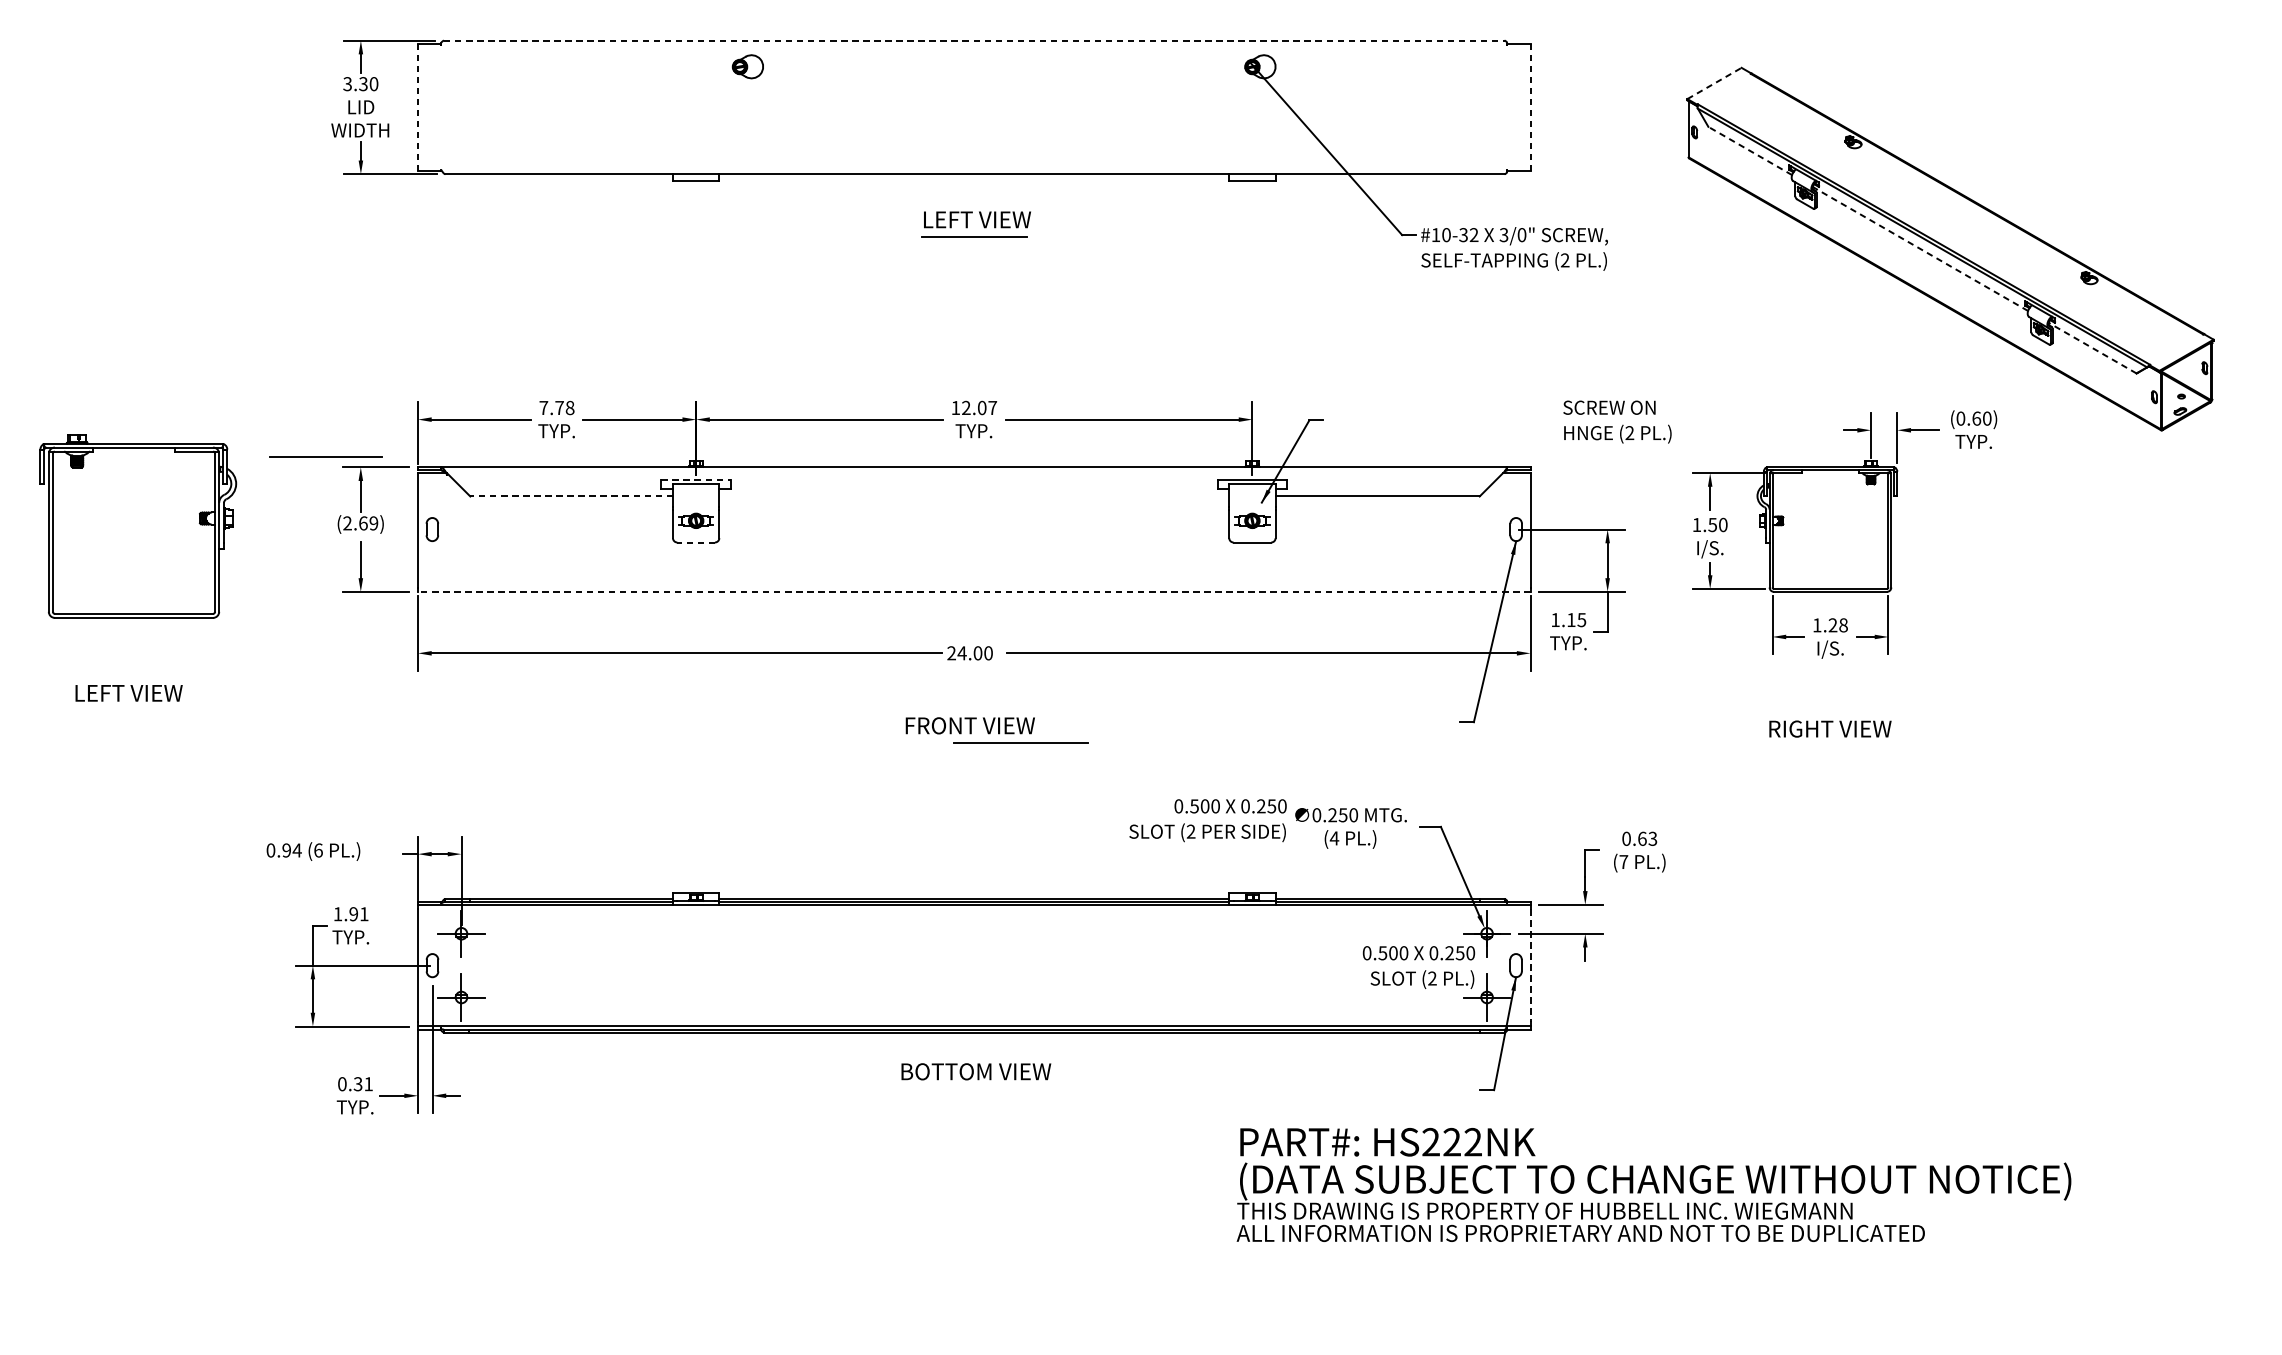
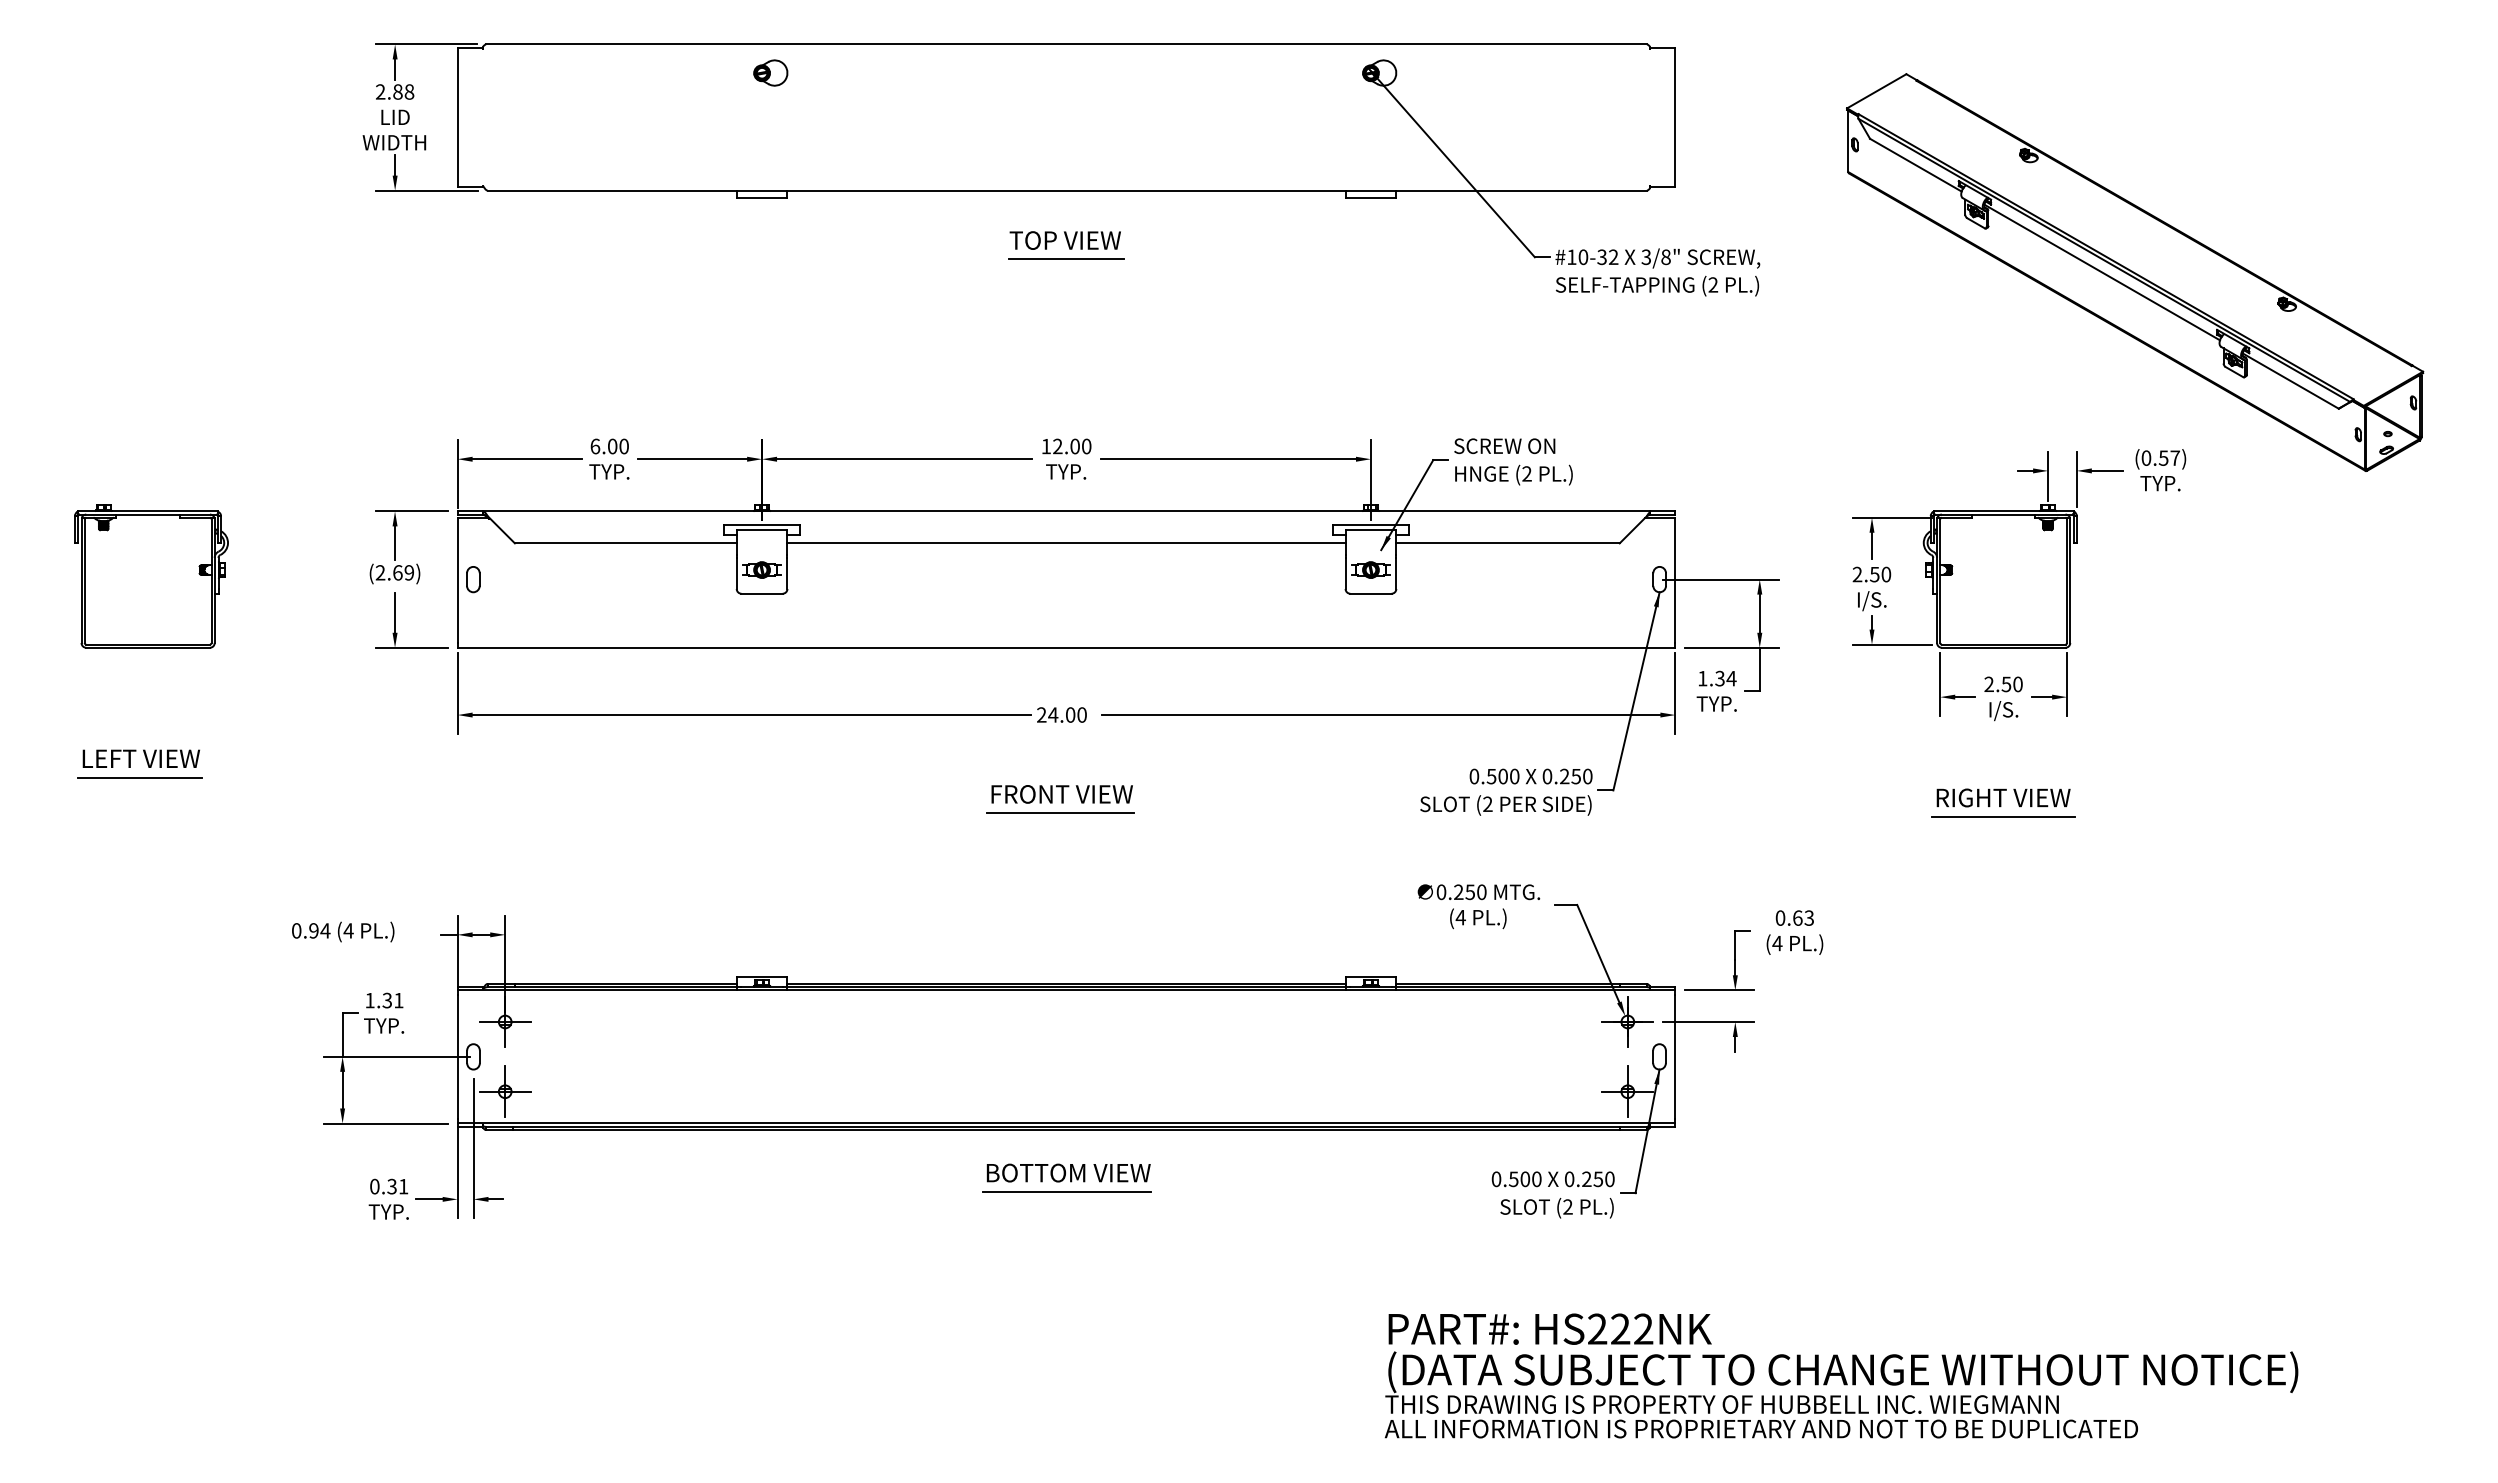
line: (975, 40) -> (1067, 44), dashed -> solid
part: (747, 66) -> (770, 72), moved
text: (360, 83) -> (394, 91), 3.30 -> 2.88
line: (1715, 83) -> (1877, 91), dashed -> solid
line: (417, 107) -> (457, 117), dashed -> solid
line: (1530, 107) -> (1675, 117), dashed -> solid
line: (1749, 151) -> (1915, 165), dashed -> solid
text: (976, 219) -> (1068, 240), LEFT VIEW -> TOP VIEW
text: (1521, 235) -> (1665, 257), 3/0" -> 3/8"
line: (1920, 249) -> (2102, 272), dashed -> solid
line: (2092, 347) -> (2290, 380), dashed -> solid
text: (556, 407) -> (609, 446), 7.78 -> 6.00
text: (992, 407) -> (1086, 446), 12.07 -> 12.00
text: (1981, 418) -> (2168, 457), (0.60) -> (0.57)
text: (1617, 421) -> (1513, 461), moved
line: (325, 456) -> (139, 777), moved
line: (696, 480) -> (762, 525), dashed -> solid
line: (571, 496) -> (625, 543), dashed -> solid
line: (974, 496) -> (1066, 543), added
text: (1696, 524) -> (1857, 574), 1.50 -> 2.50
part: (138, 526) -> (151, 576), size x0.71
line: (696, 542) -> (762, 593), dashed -> solid
line: (974, 591) -> (1066, 647), dashed -> solid
text: (1576, 619) -> (1725, 678), 1.15 -> 1.34
text: (1830, 625) -> (2003, 684), 1.28 -> 2.50
line: (1020, 742) -> (1060, 812), moved
line: (1830, 746) -> (2003, 816), added
text: (1208, 820) -> (1506, 791), moved
text: (318, 850) -> (348, 930), (6 -> (4
text: (1623, 862) -> (1777, 943), (7 -> (4
text: (353, 914) -> (386, 1000), 1.91 -> 1.31
line: (1530, 965) -> (1675, 1056), dashed -> solid
text: (1418, 967) -> (1552, 1194), moved
line: (974, 1088) -> (1066, 1191), added
text: (1653, 1184) -> (1841, 1375), moved

